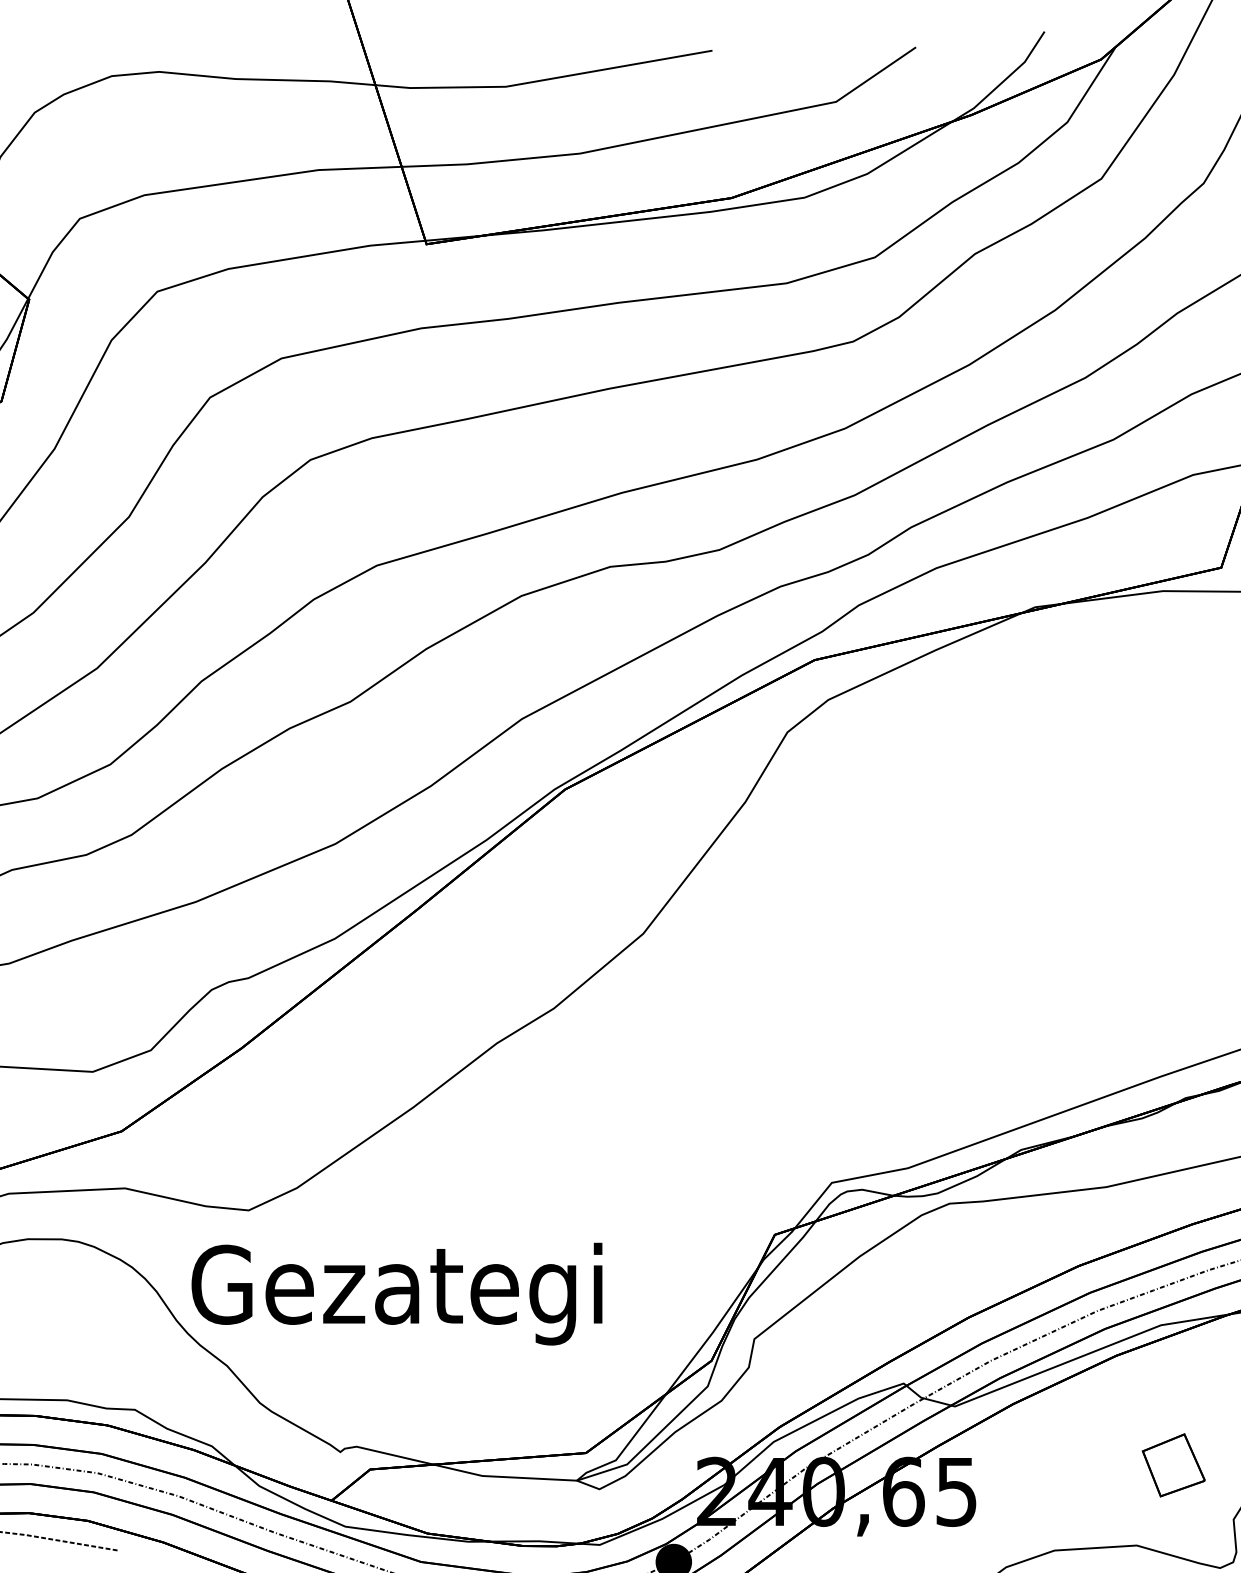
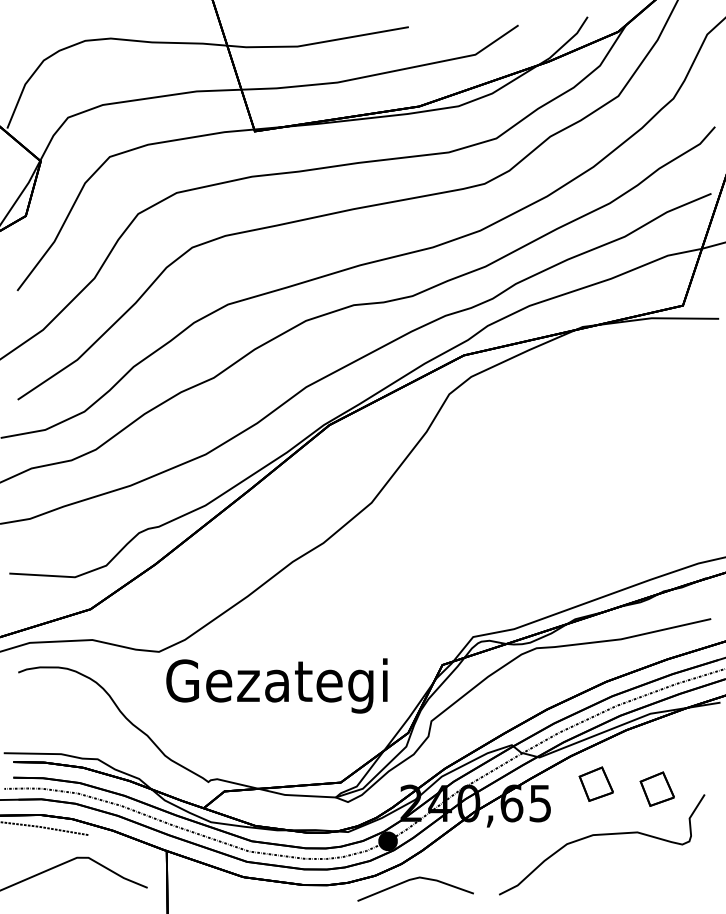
text: (396, 1293) -> (276, 685), moved
part: (1058, 1454) -> (595, 783), added

